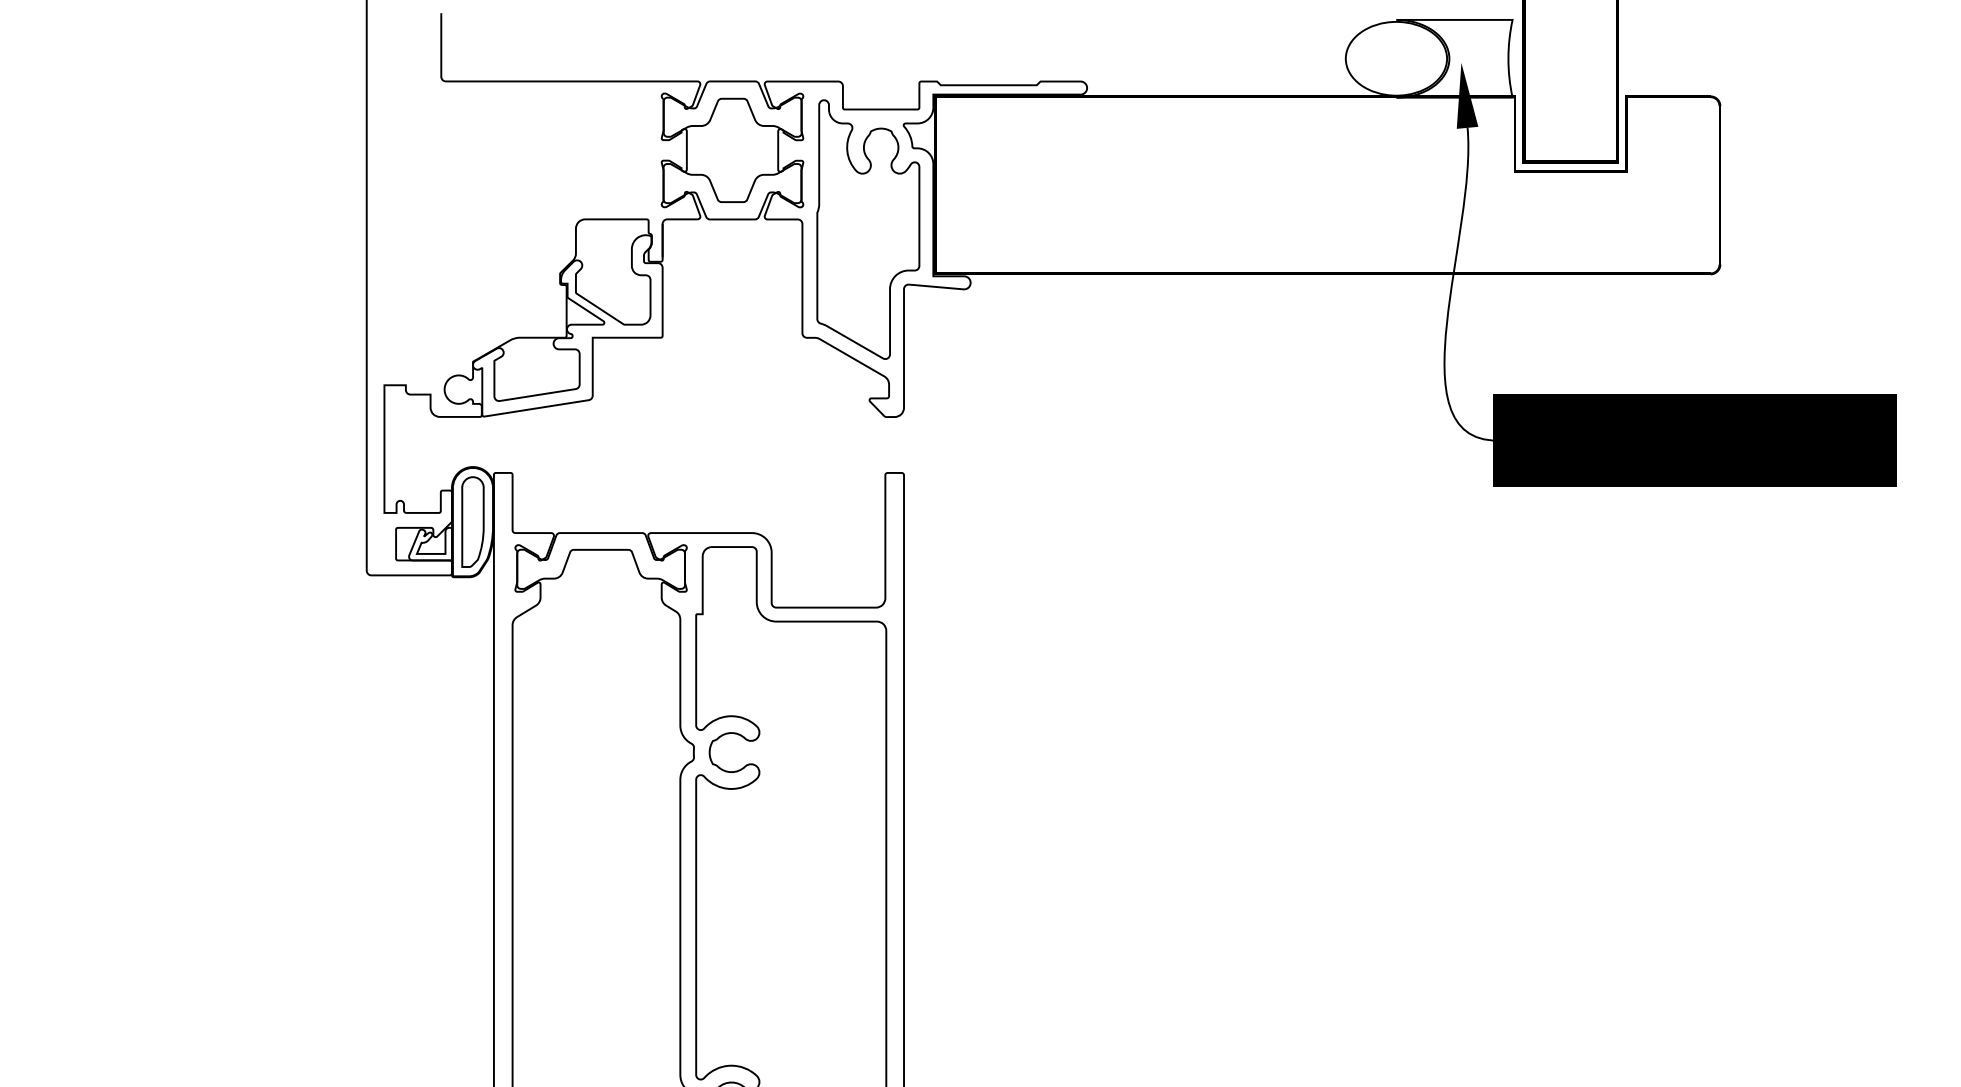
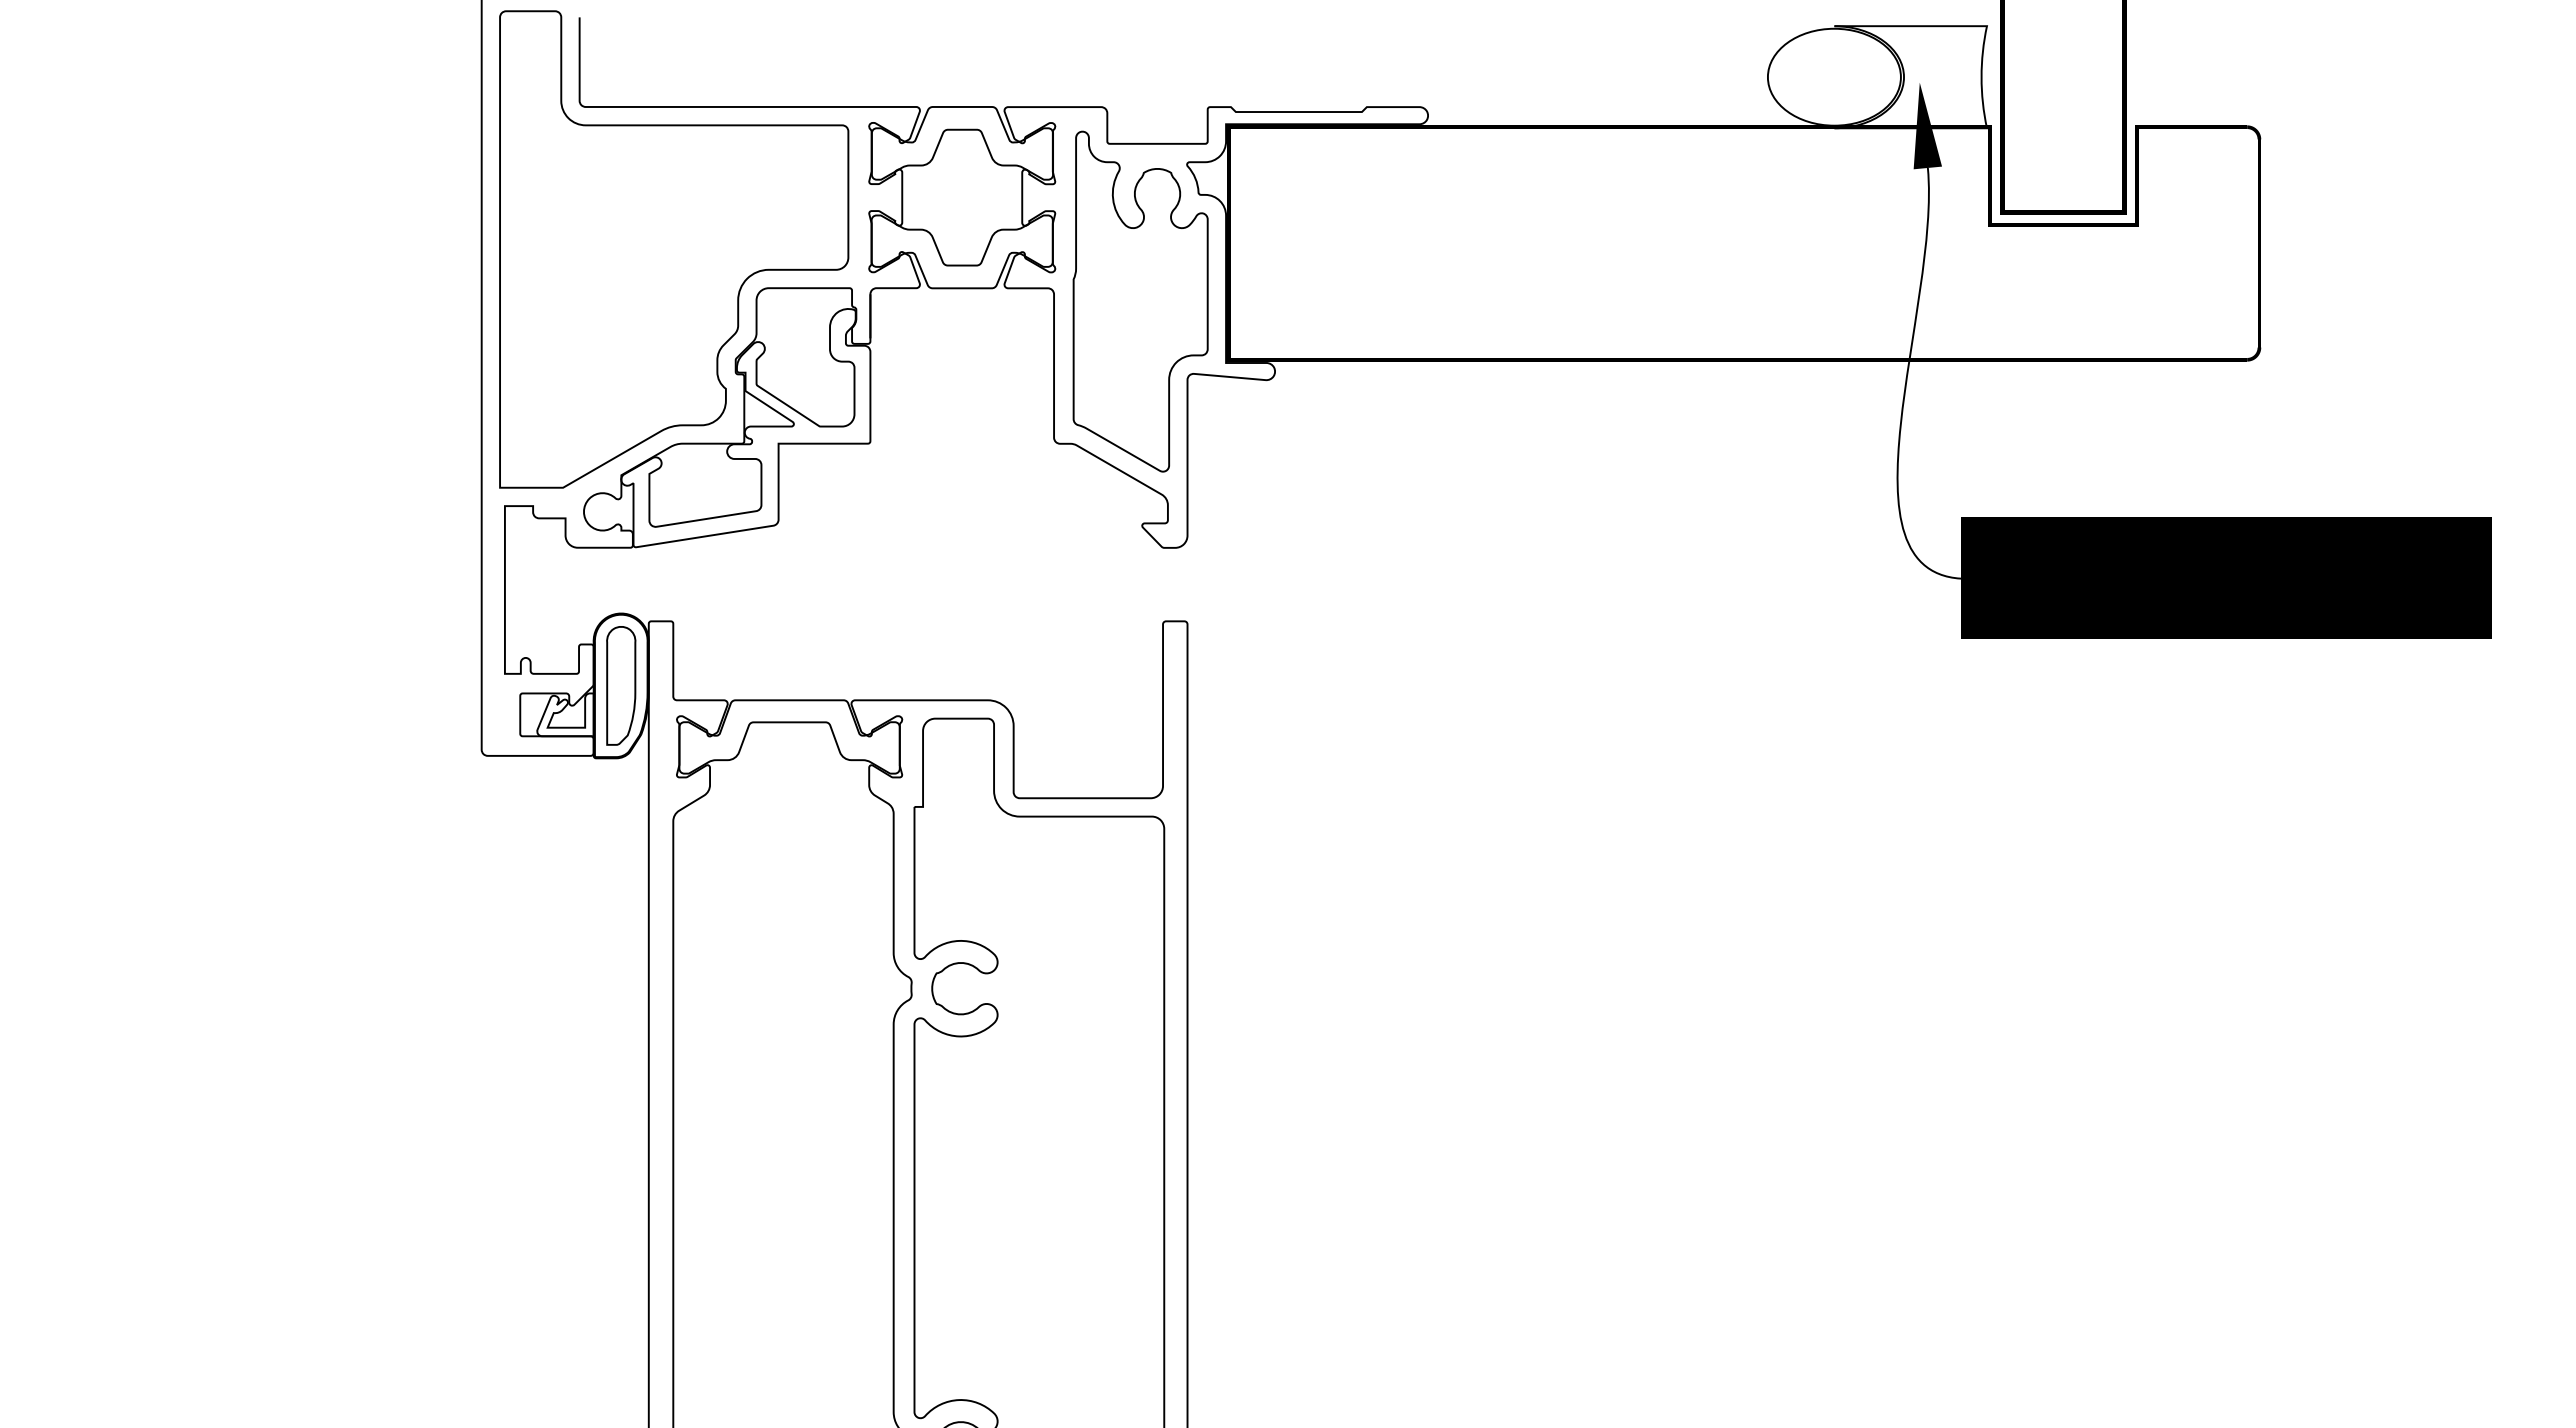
part: (513, 189) -> (674, 249), added

